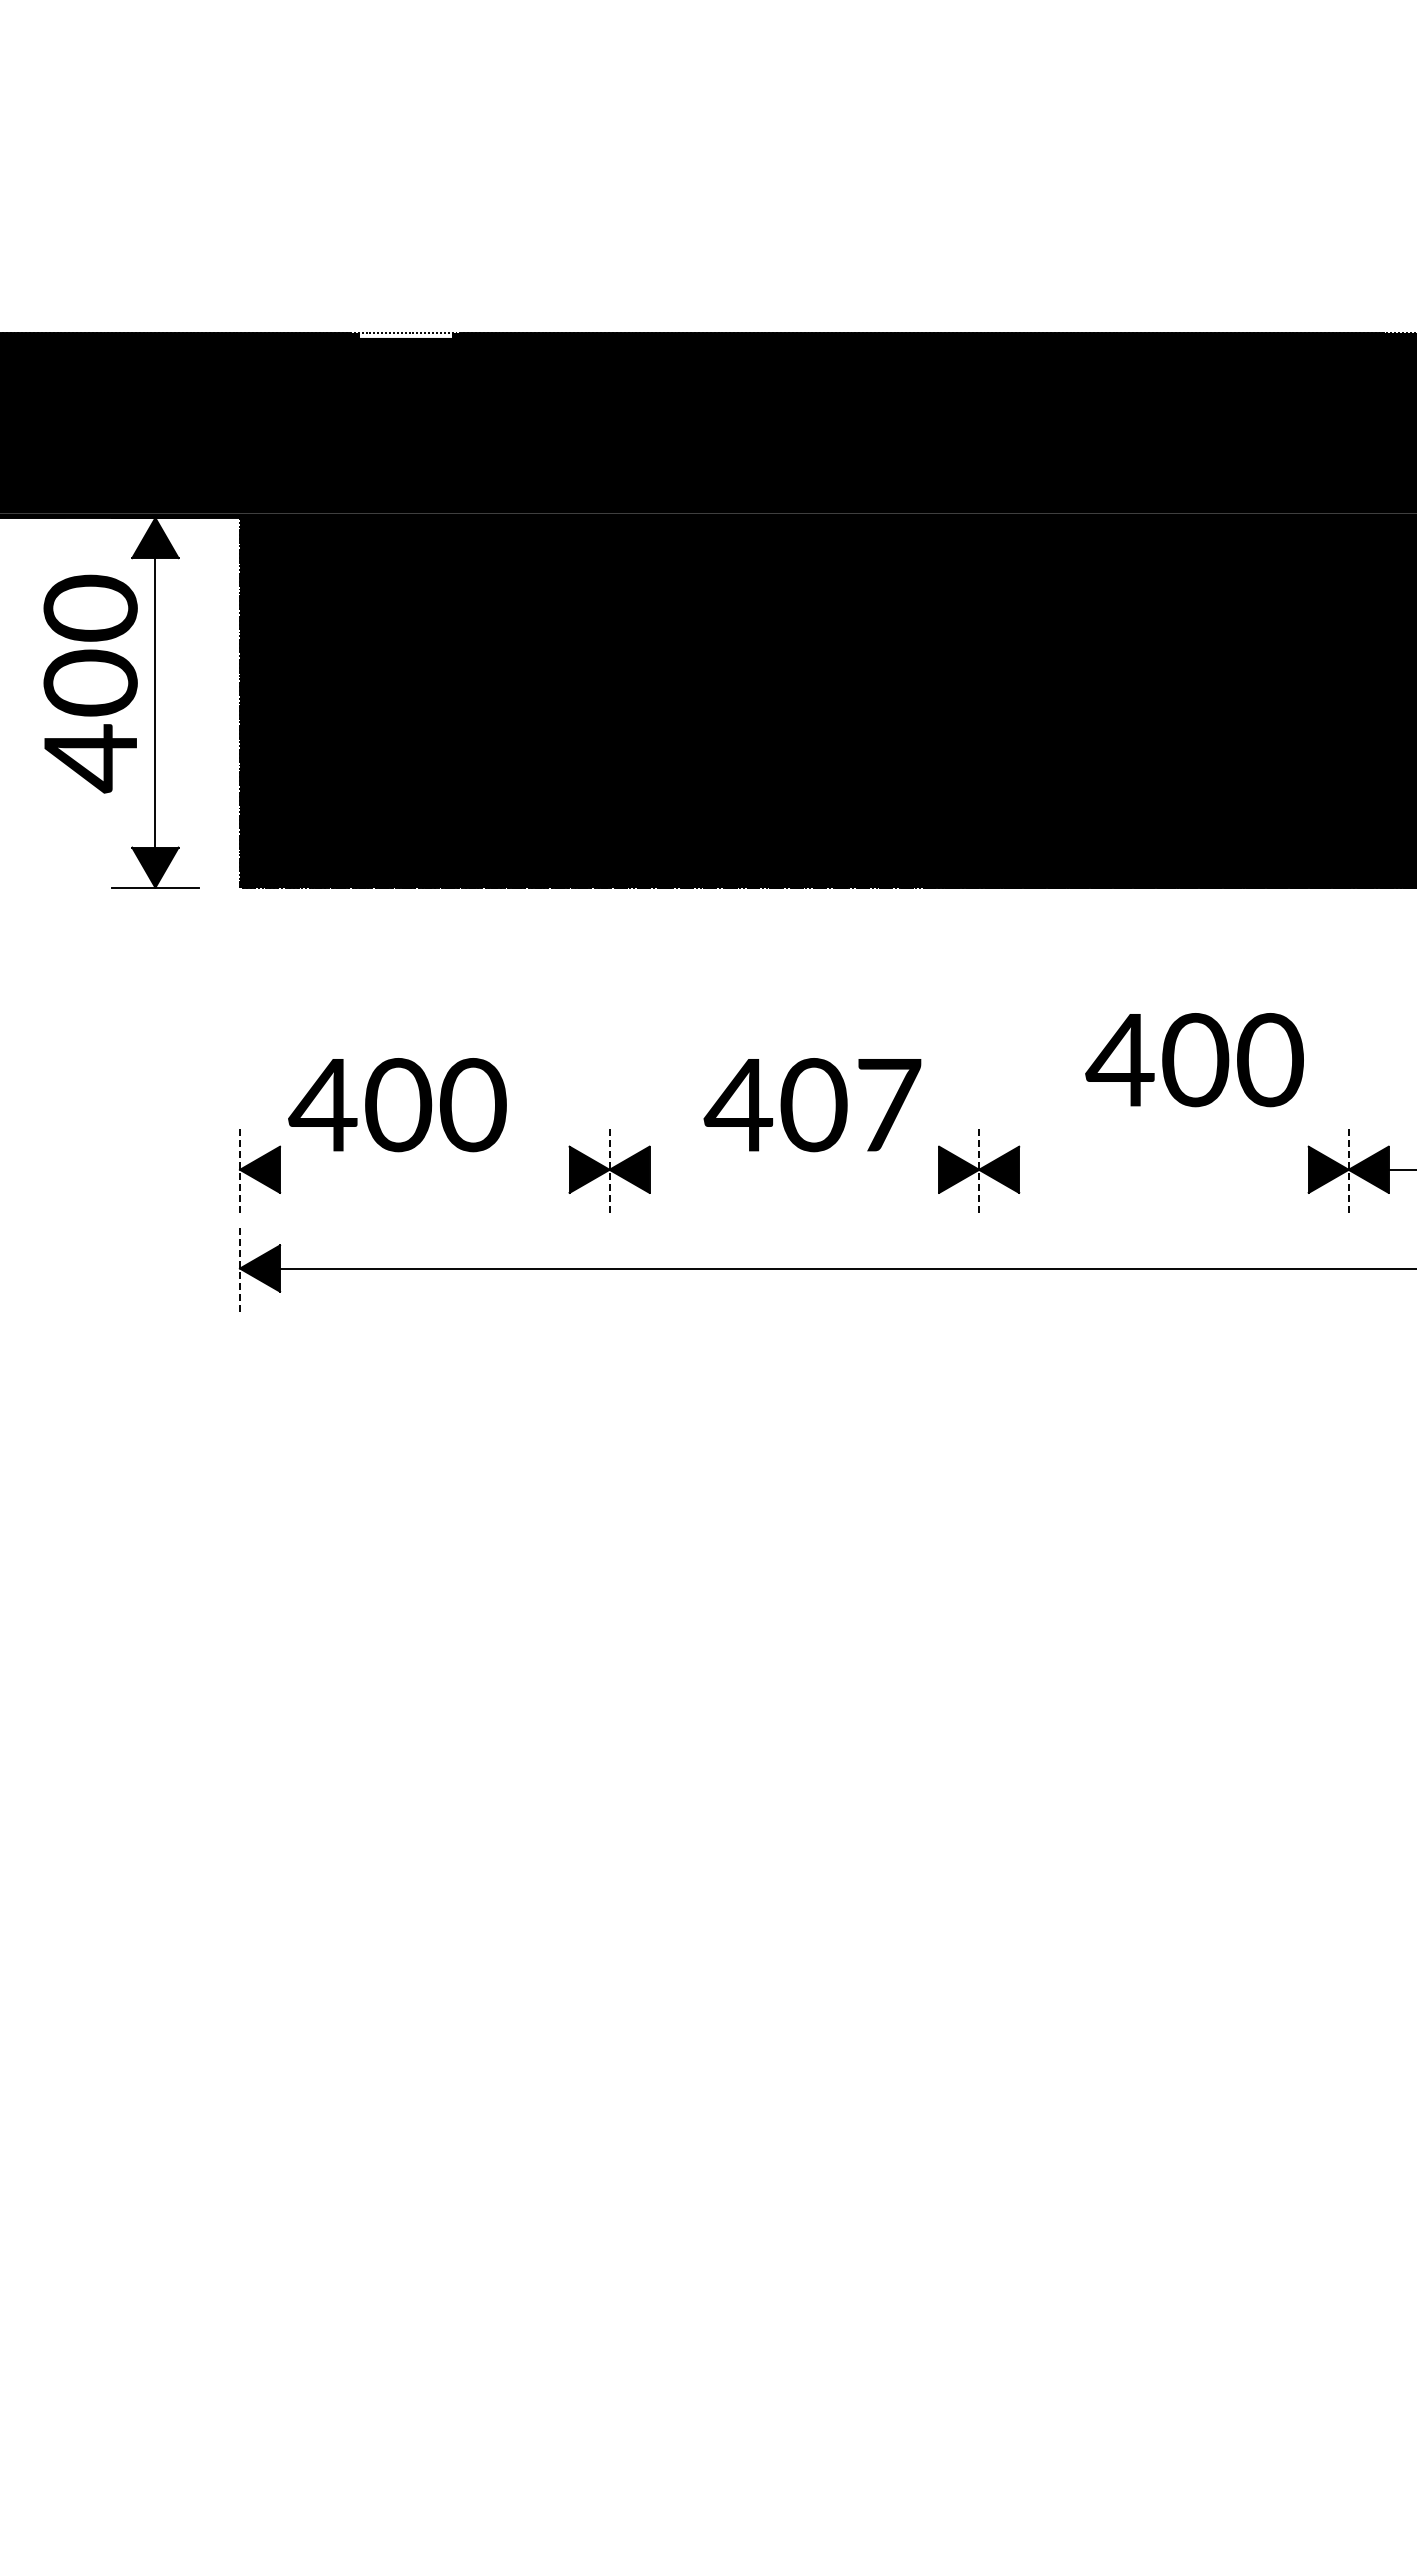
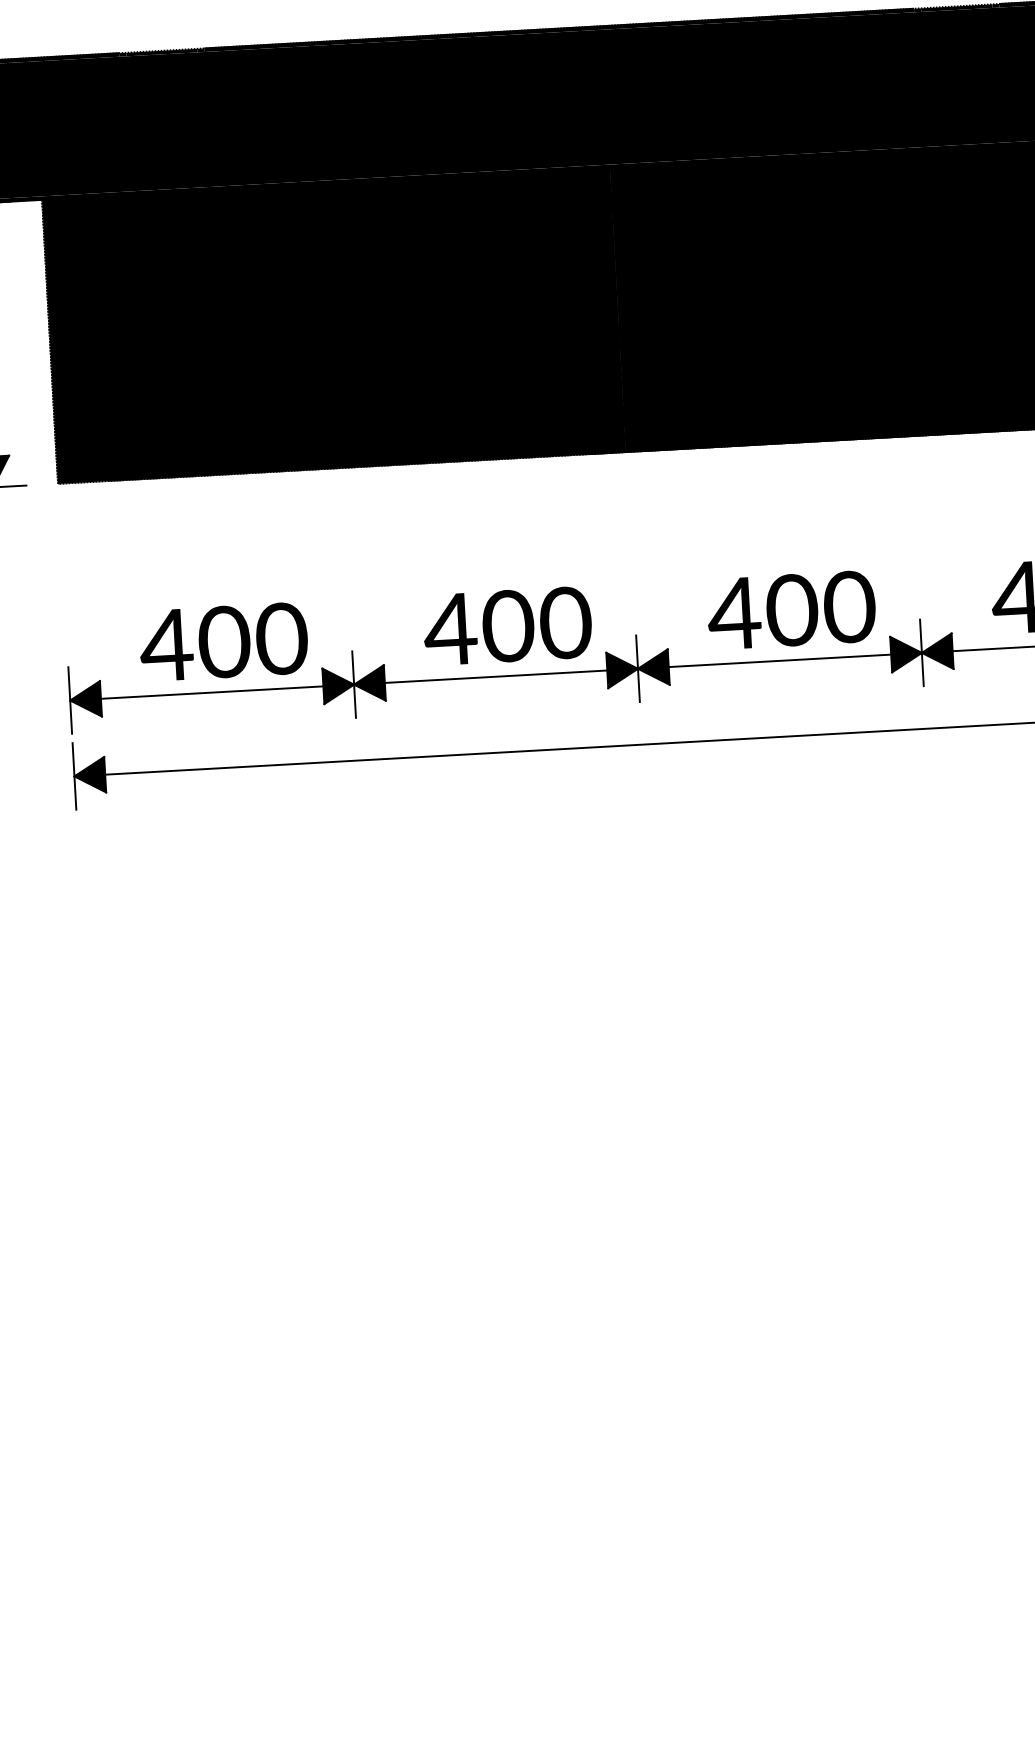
fill: (405, 335) -> (161, 52), added
text: (1194, 1060) -> (791, 610), moved
text: (397, 1105) -> (223, 642), moved
text: (888, 1105) -> (565, 623), 407 -> 400
line: (240, 1169) -> (70, 700), dashed -> solid
line: (424, 1169) -> (211, 692), added
line: (609, 1169) -> (354, 684), dashed -> solid
line: (794, 1169) -> (496, 676), added
line: (979, 1169) -> (638, 668), dashed -> solid
line: (1163, 1169) -> (779, 660), added
line: (1348, 1169) -> (921, 652), dashed -> solid
line: (240, 1268) -> (74, 776), dashed -> solid

